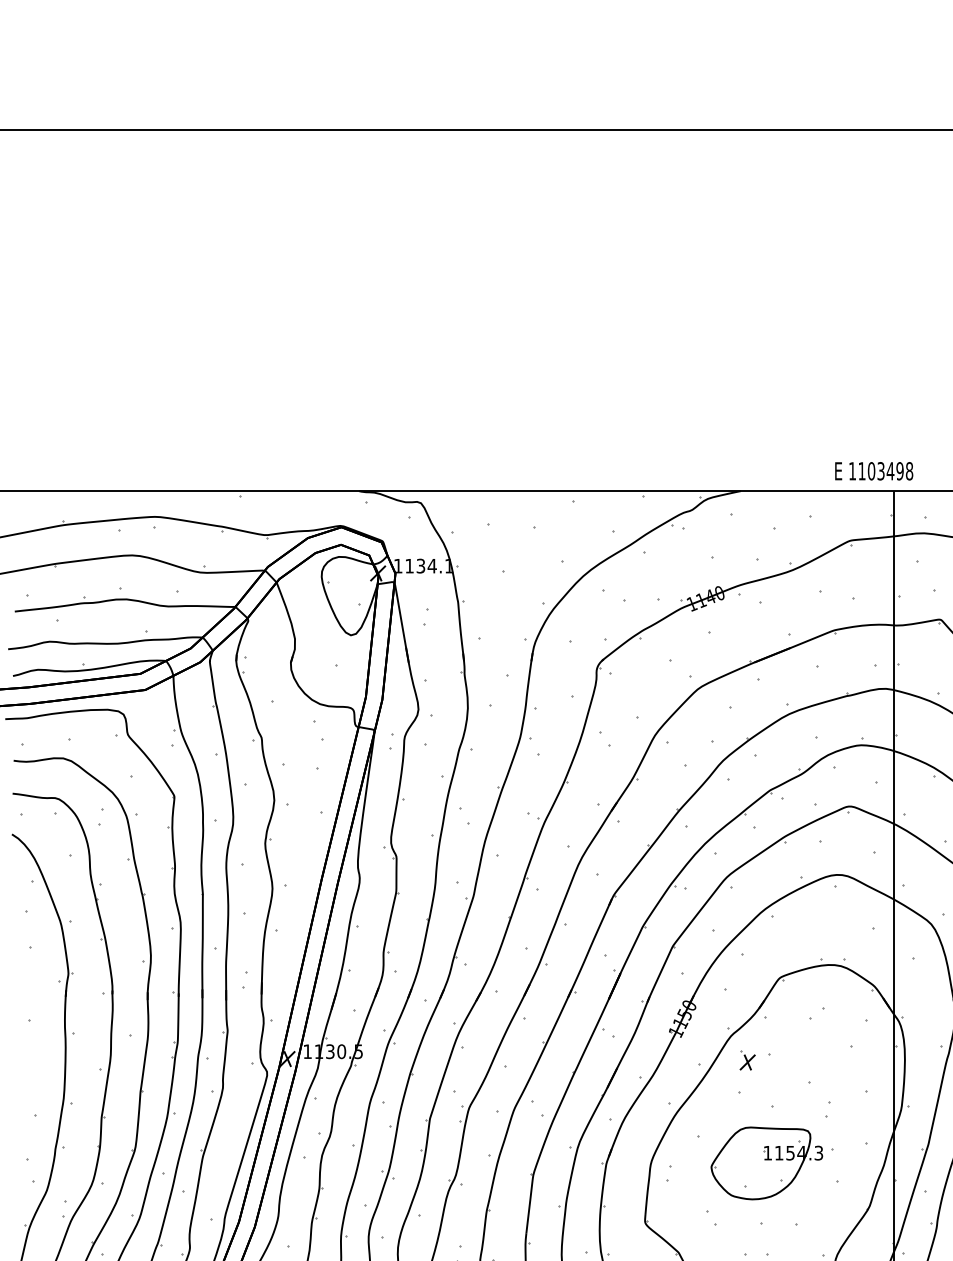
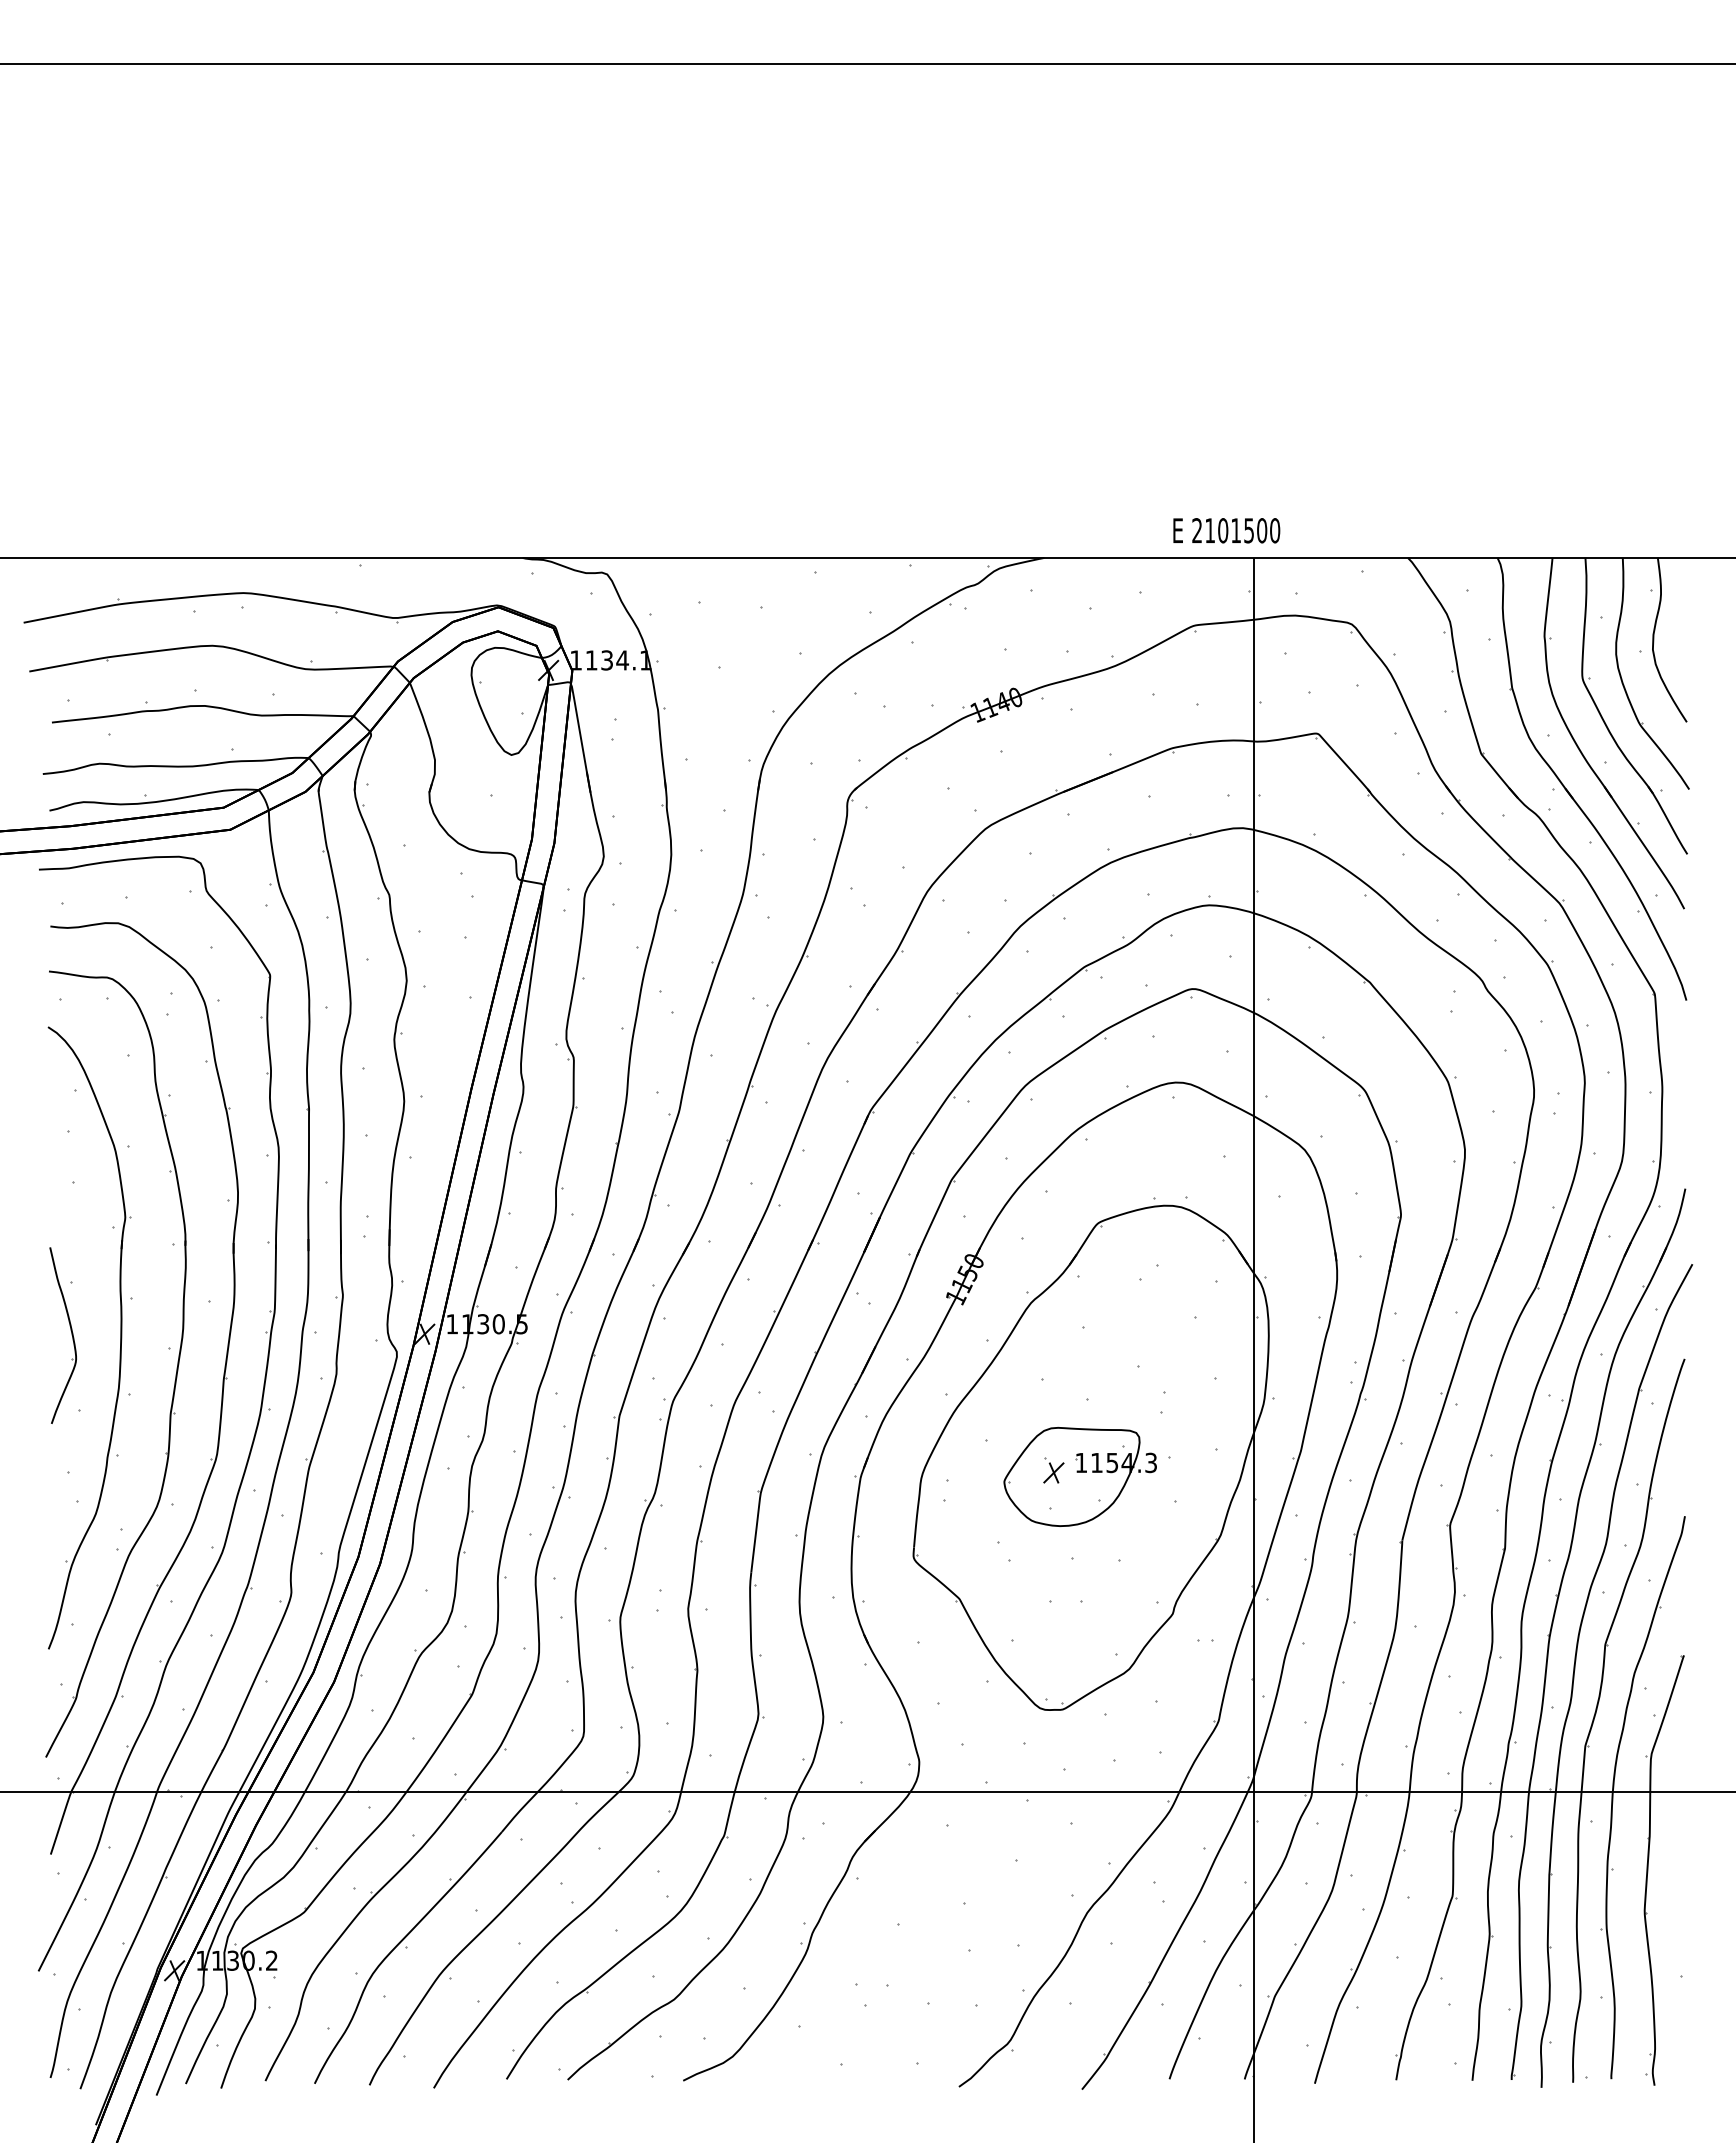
text: (881, 471) -> (1236, 530), 1103498 -> 2101500
part: (29, 1059) -> (71, 1335), added
part: (747, 1060) -> (1053, 1470), moved

